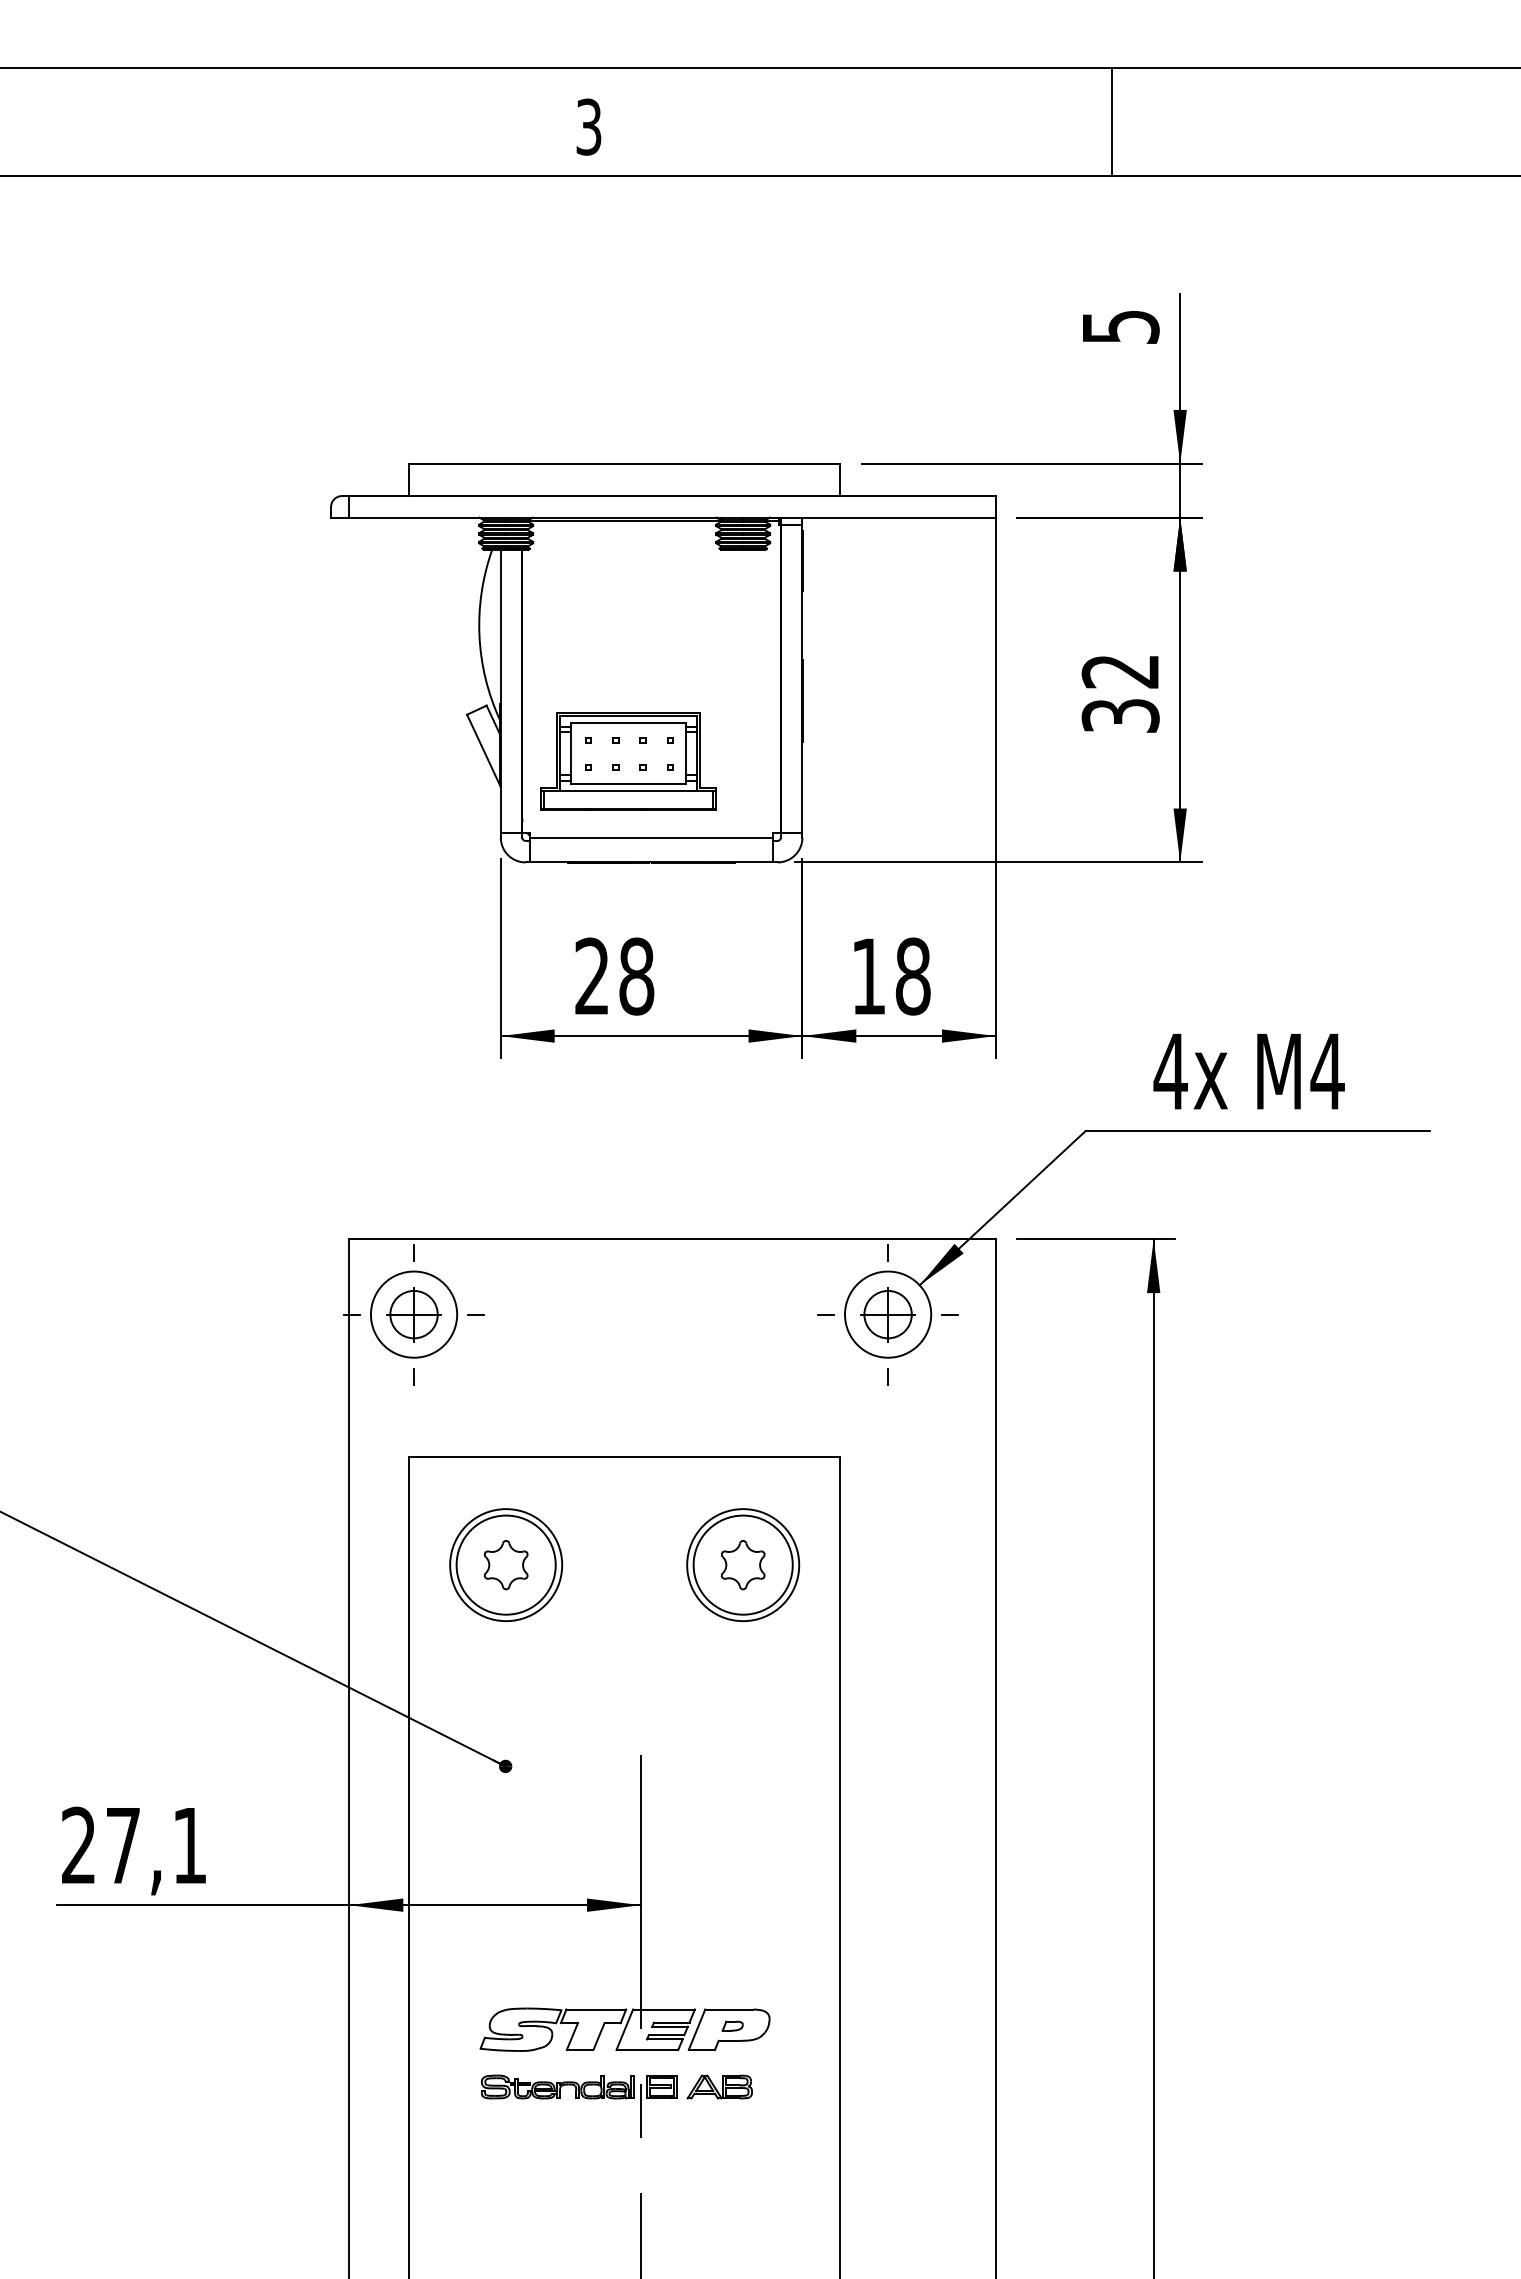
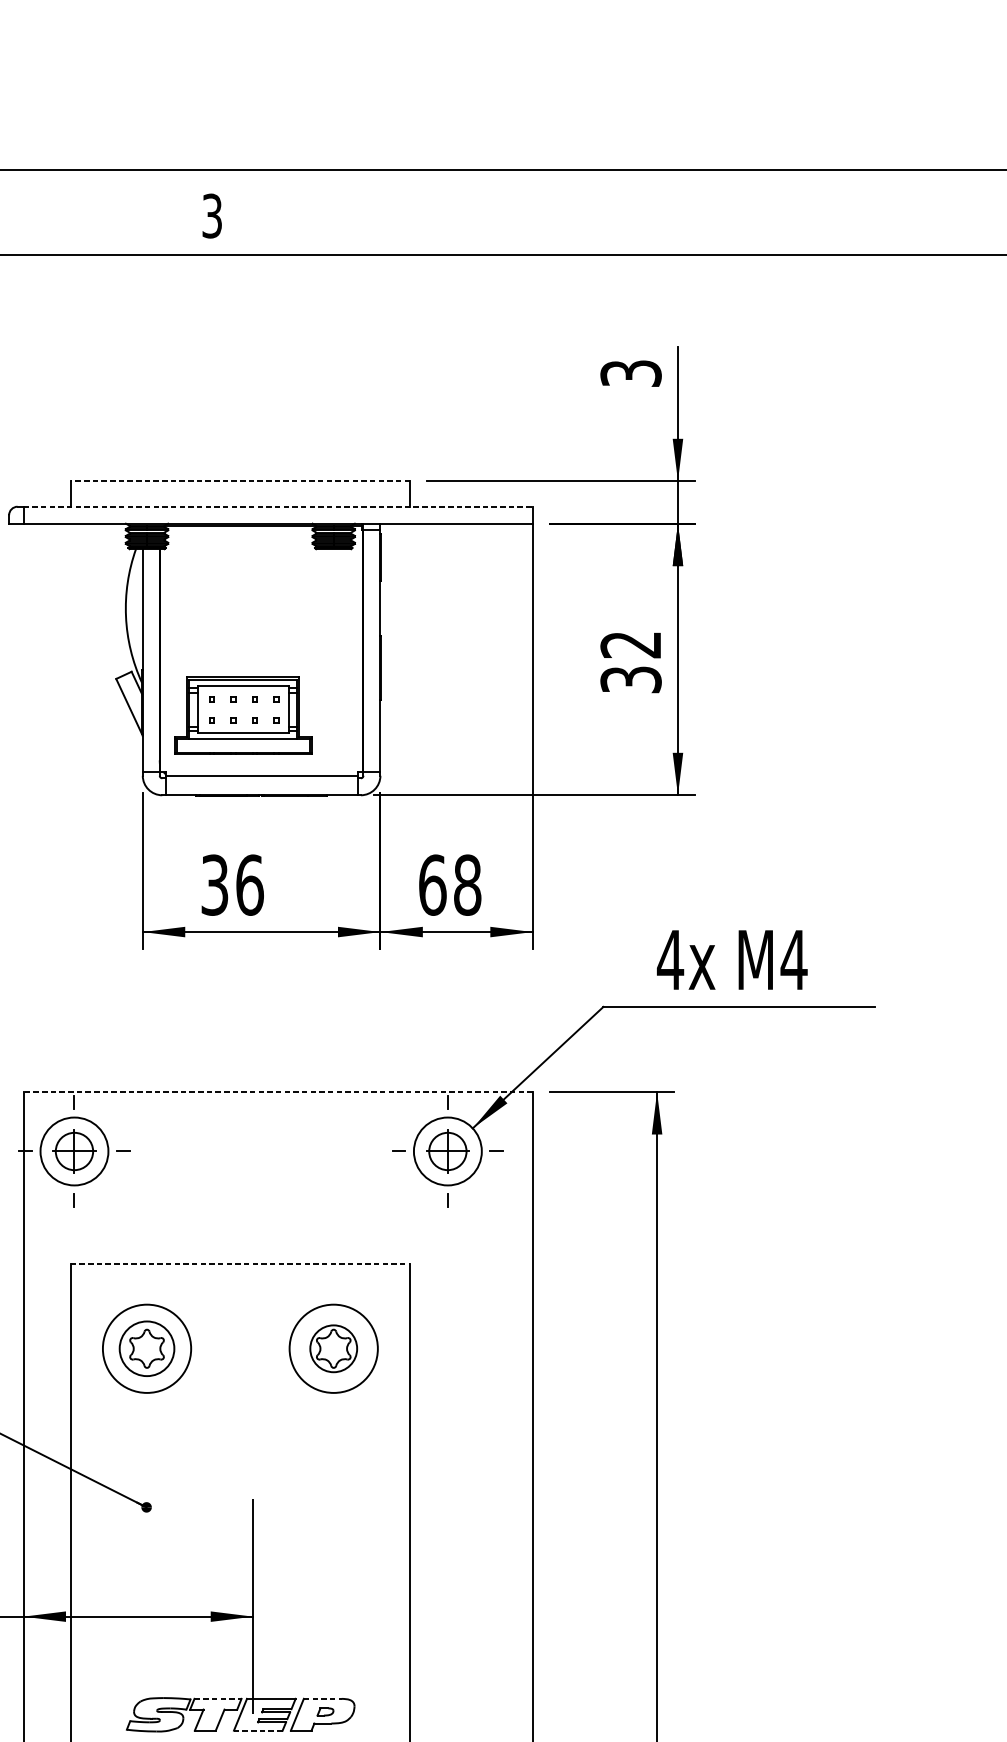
line: (1111, 122) -> (623, 212), removed
text: (1120, 326) -> (630, 373), 5 -> 3
line: (624, 463) -> (240, 481), solid -> dashed
line: (673, 496) -> (278, 507), solid -> dashed
text: (614, 976) -> (232, 885), 28 -> 36
text: (868, 976) -> (432, 885), 18 -> 68
line: (672, 1239) -> (278, 1092), solid -> dashed
line: (625, 1457) -> (241, 1264), solid -> dashed
circle: (505, 1564) -> (146, 1348), size x0.7
circle: (742, 1564) -> (333, 1348), size x0.6
line: (596, 2009) -> (218, 1698), solid -> dashed
line: (729, 2009) -> (322, 1698), solid -> dashed
line: (647, 2049) -> (258, 1730), solid -> dashed

